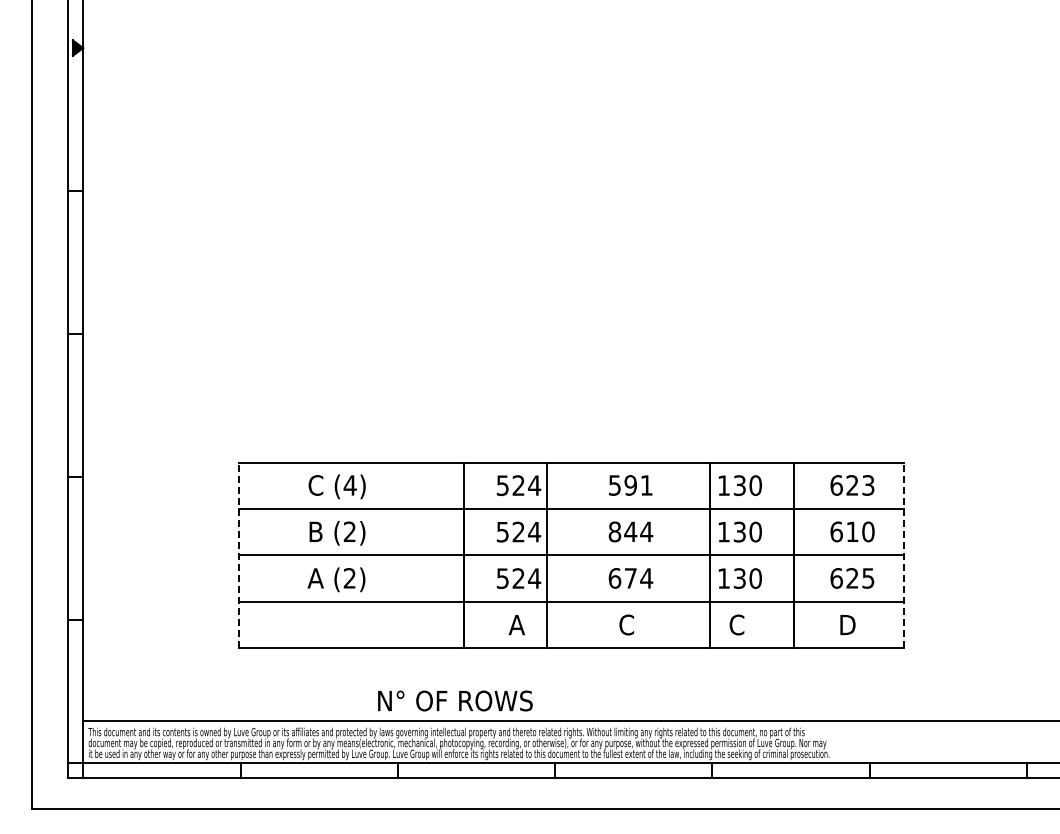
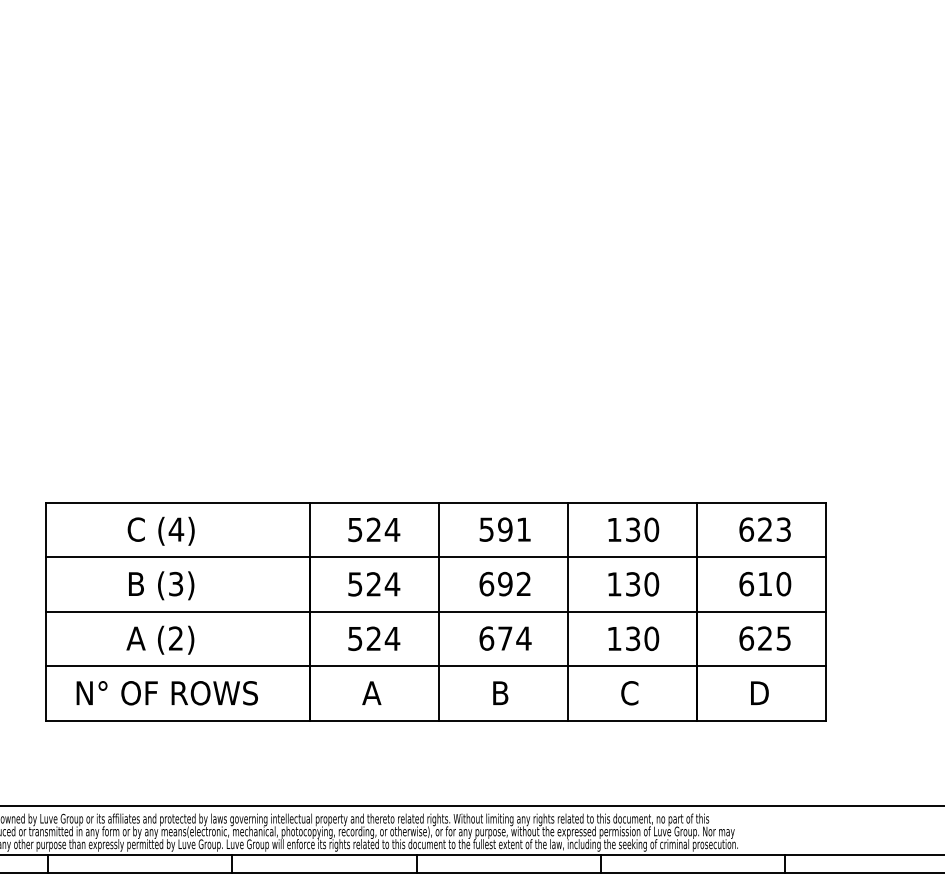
text: (349, 531) -> (175, 583), (2) -> (3)
text: (630, 531) -> (504, 583), 844 -> 692
line: (238, 555) -> (45, 611), dashed -> solid
line: (547, 555) -> (439, 611), moved
line: (710, 555) -> (568, 611), moved
line: (903, 555) -> (824, 611), dashed -> solid
text: (626, 624) -> (500, 692), C -> B
text: (455, 700) -> (167, 692), moved

